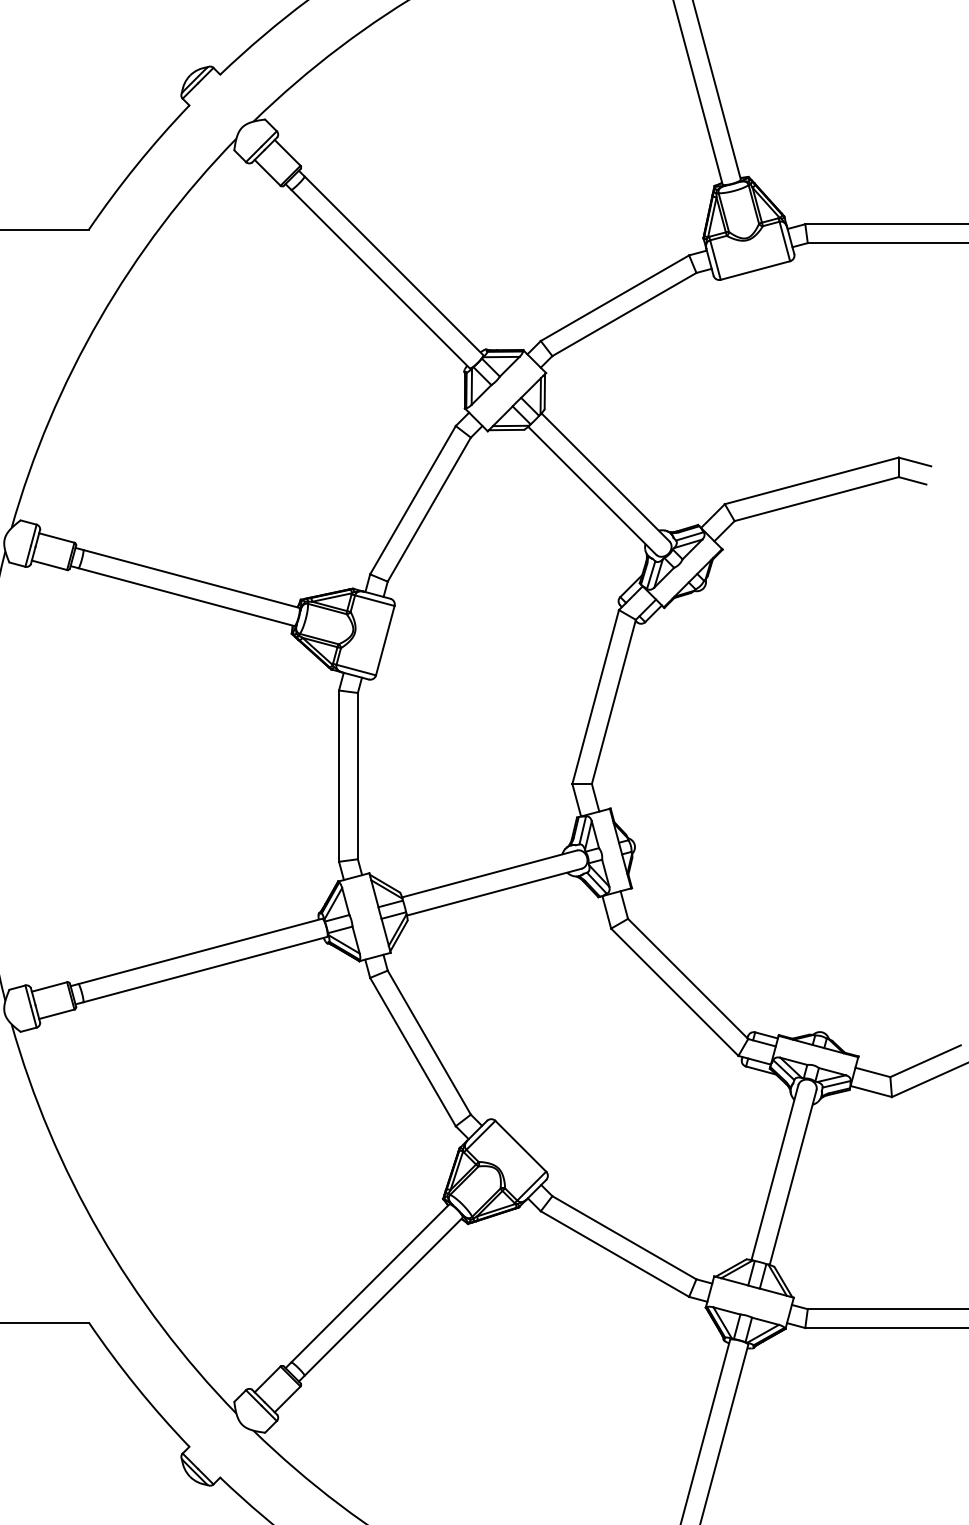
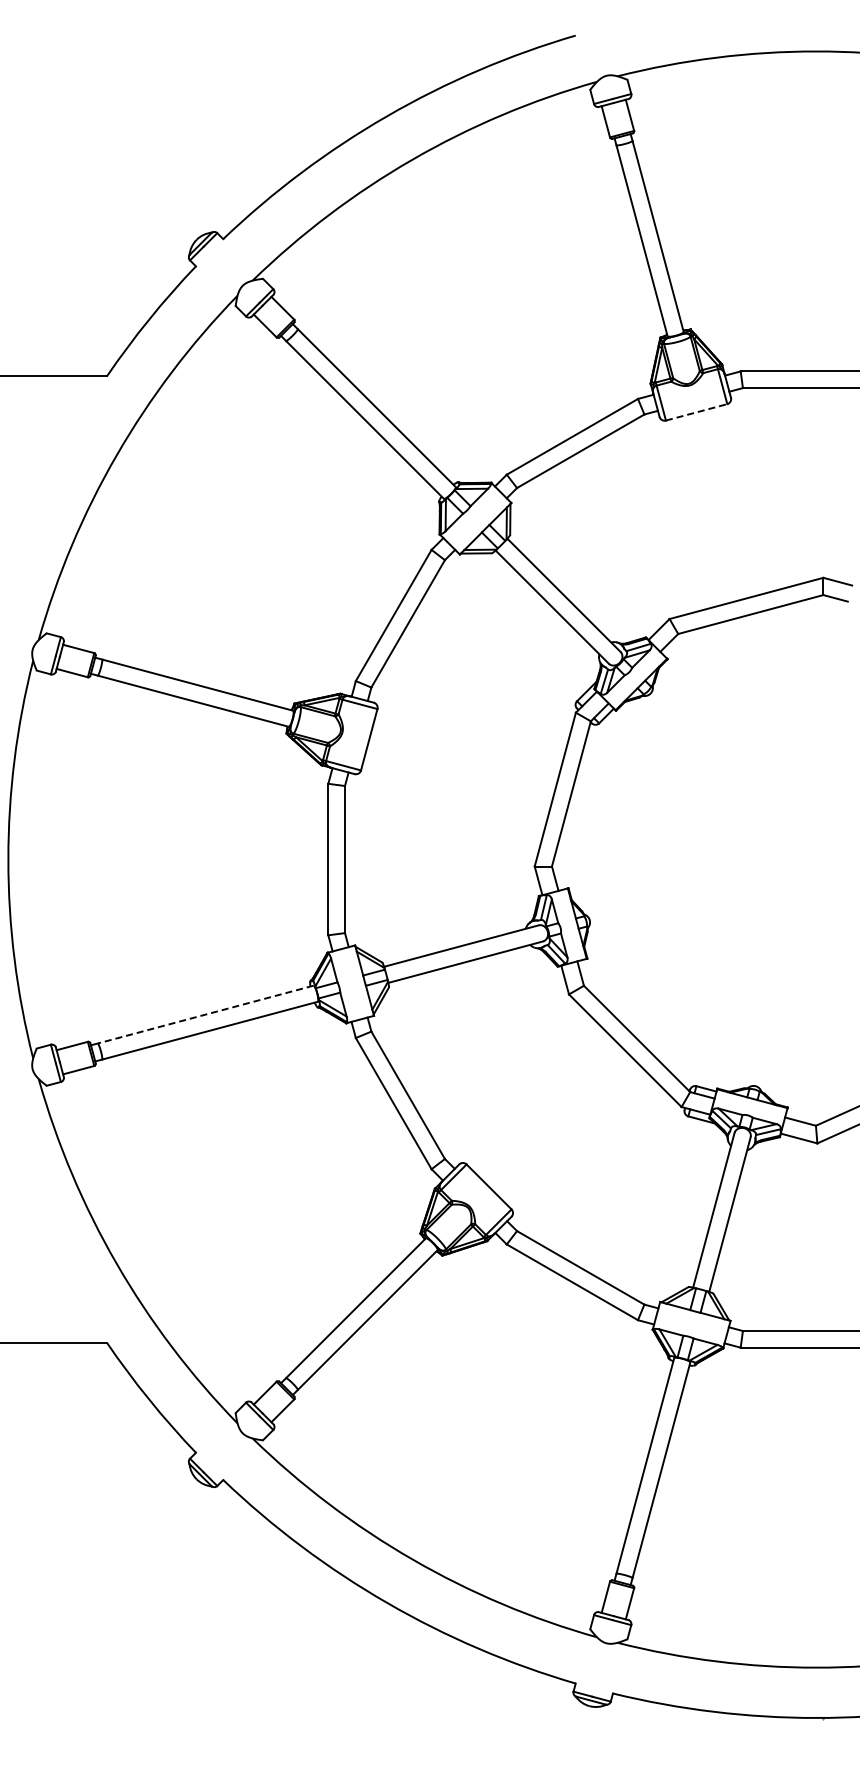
line: (755, 270) -> (696, 412), solid -> dashed
line: (200, 951) -> (205, 1014), solid -> dashed

